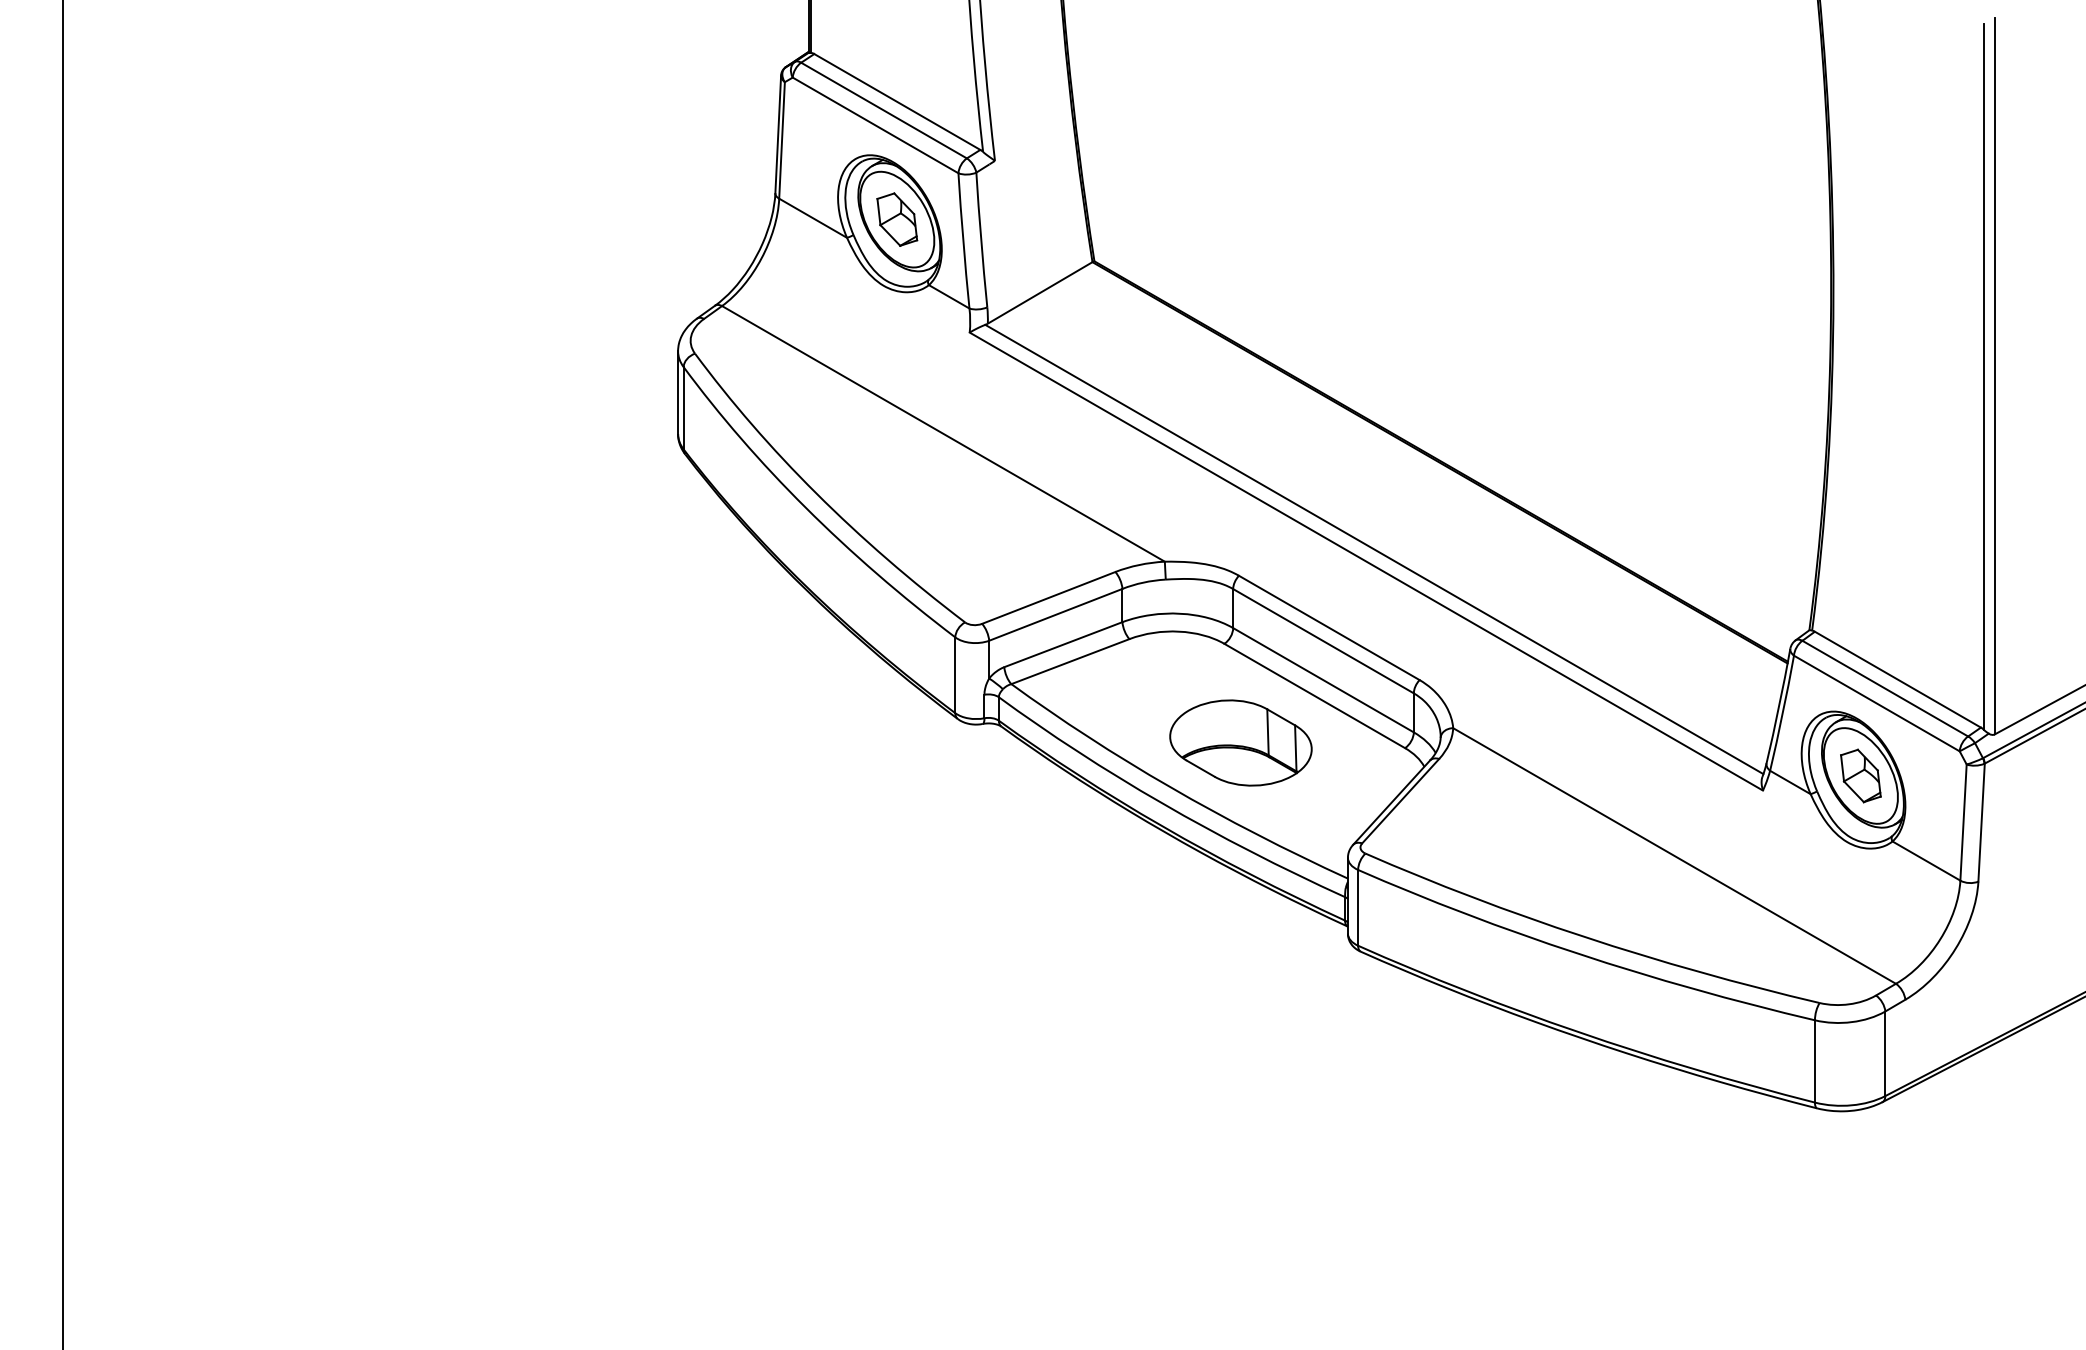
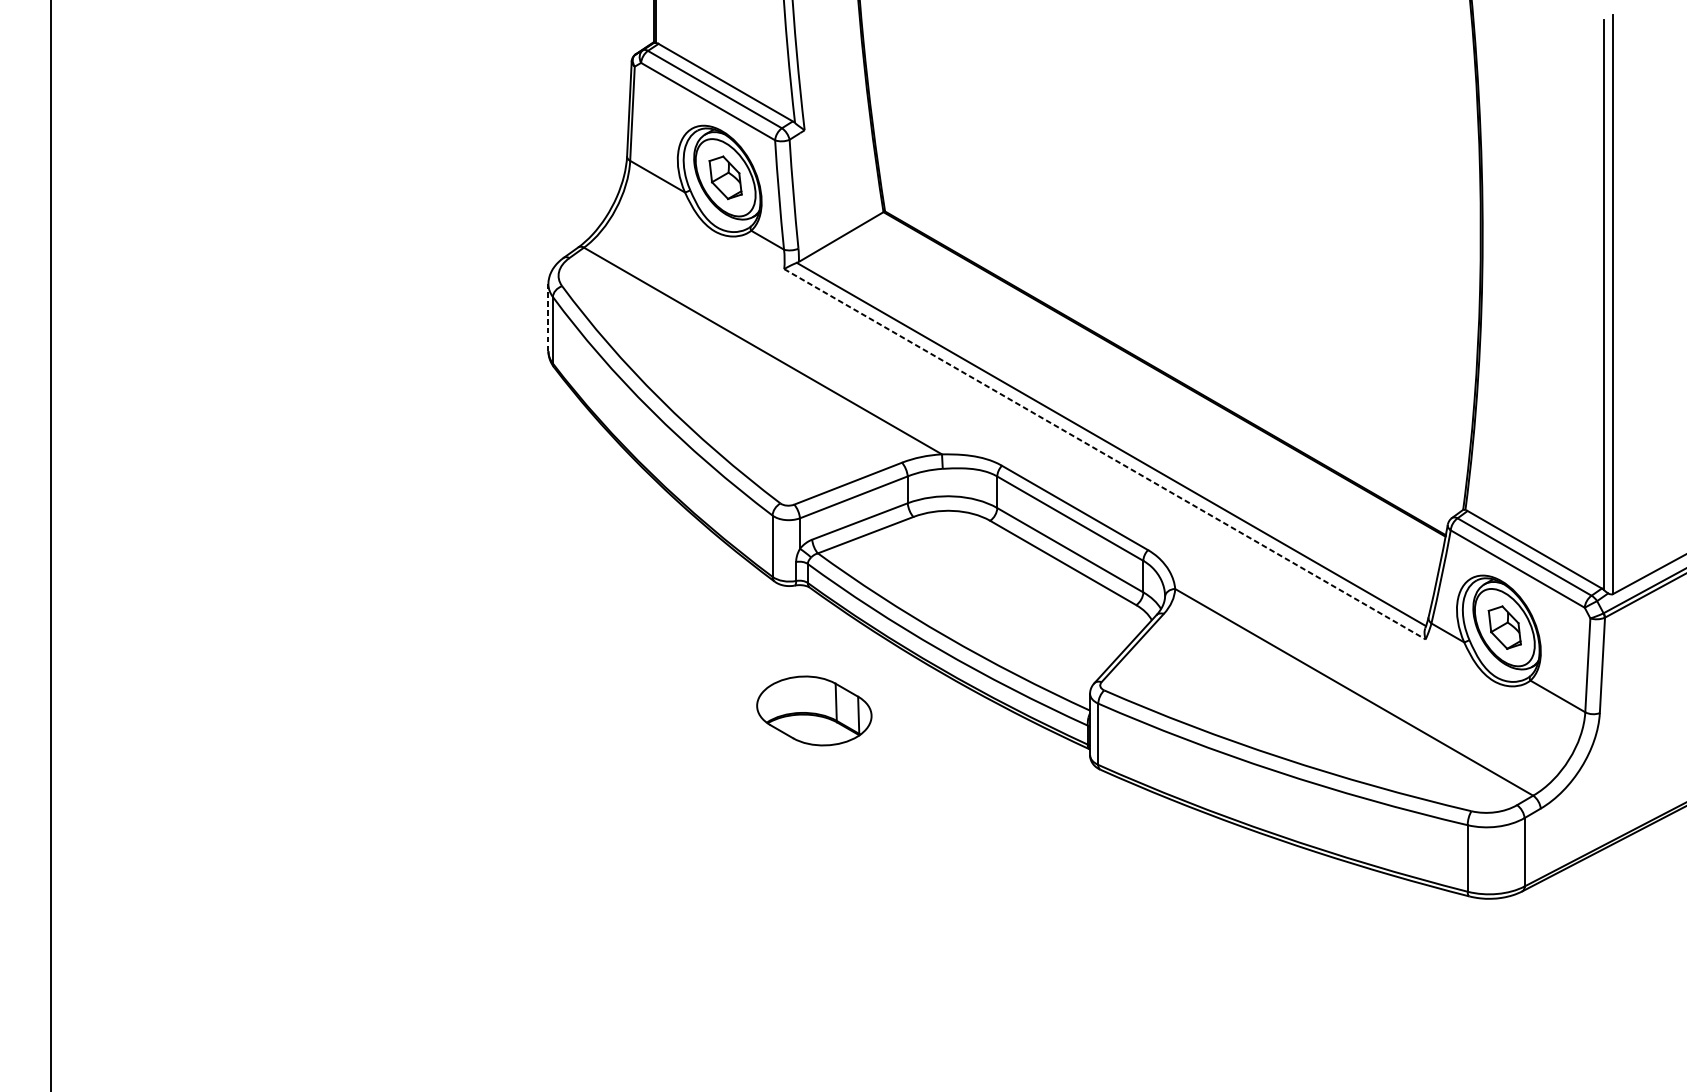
line: (678, 392) -> (548, 317), solid -> dashed
line: (1366, 561) -> (1105, 454), solid -> dashed
part: (1240, 742) -> (813, 710), moved

